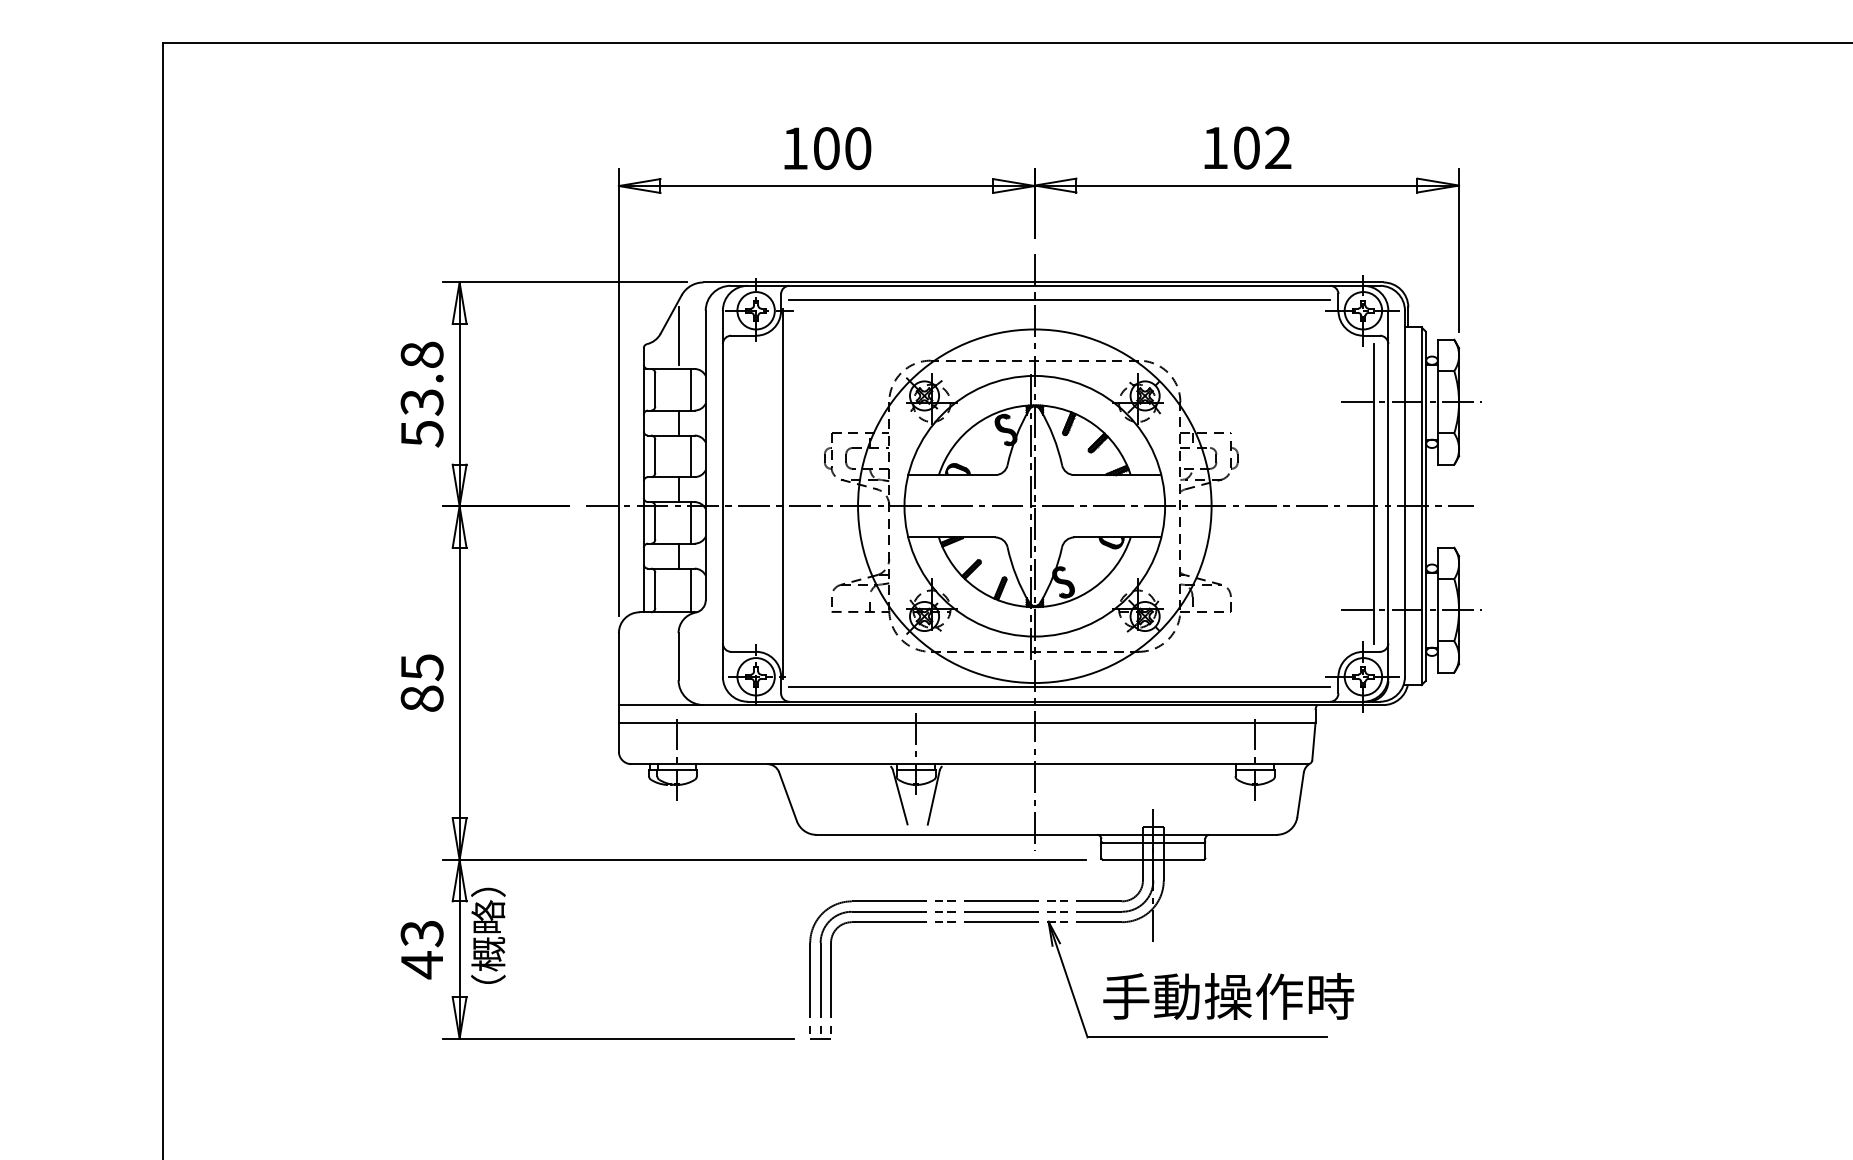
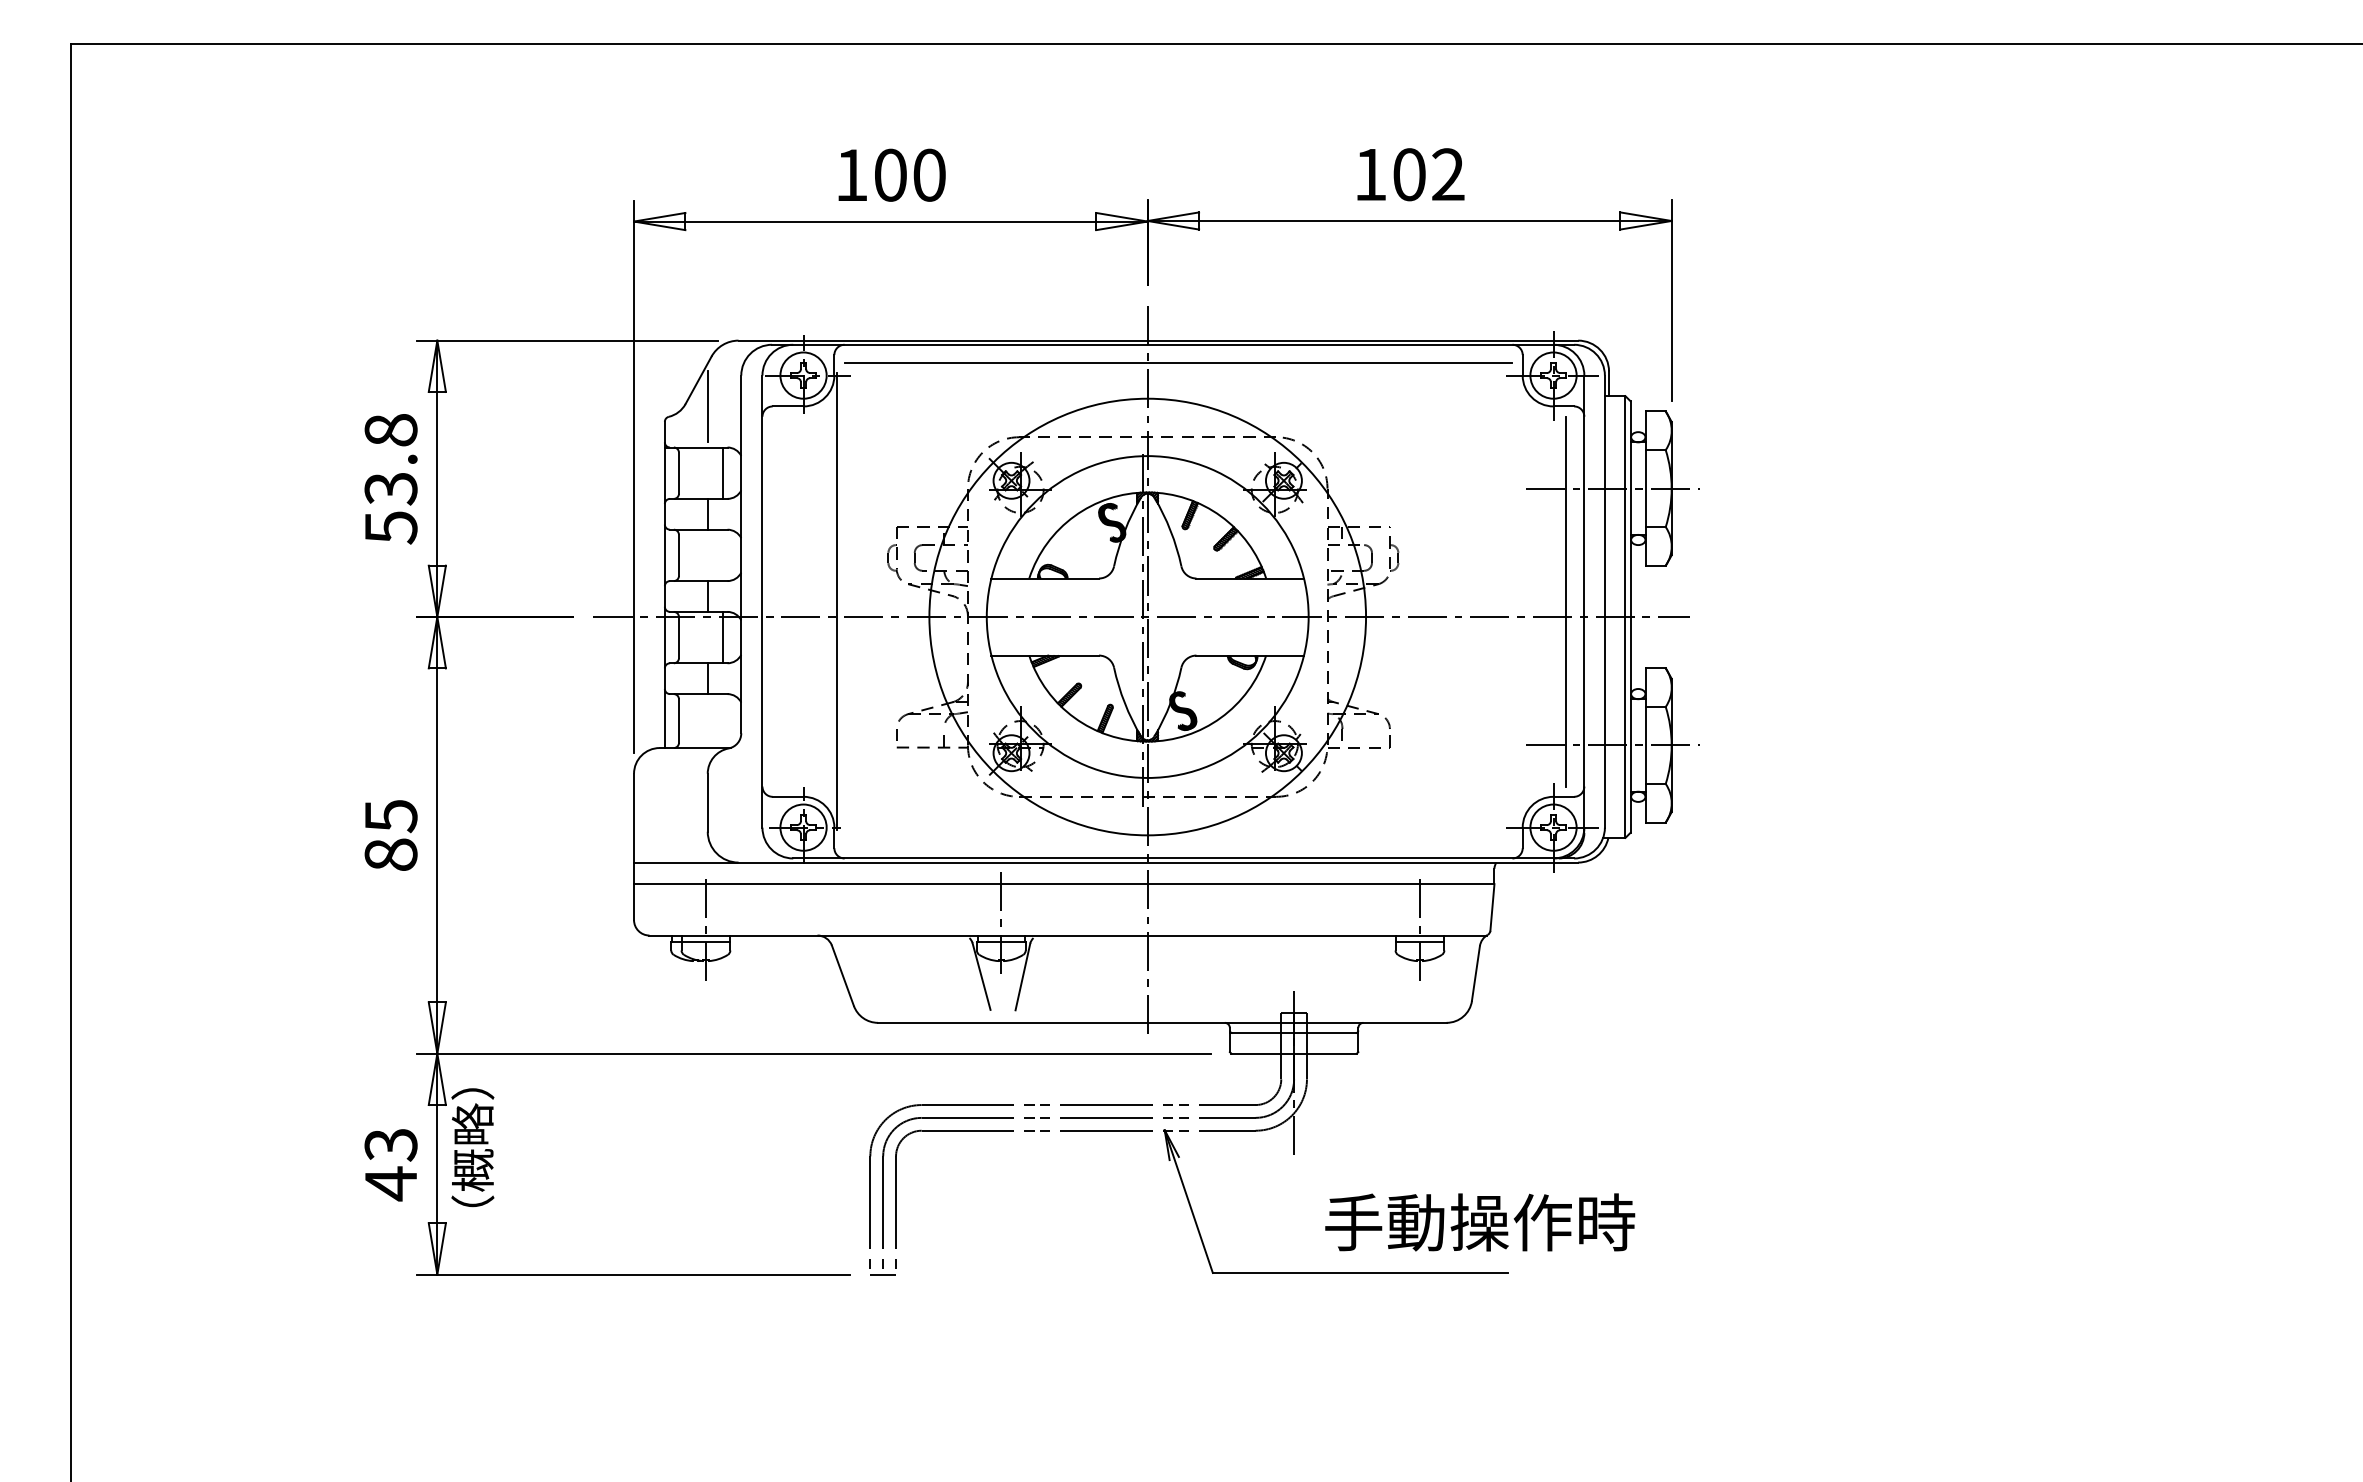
line: (691, 456) -> (723, 555), removed
line: (691, 590) -> (723, 721), removed
line: (1059, 687) -> (1178, 840), removed
text: (1228, 996) -> (1480, 1222), moved

